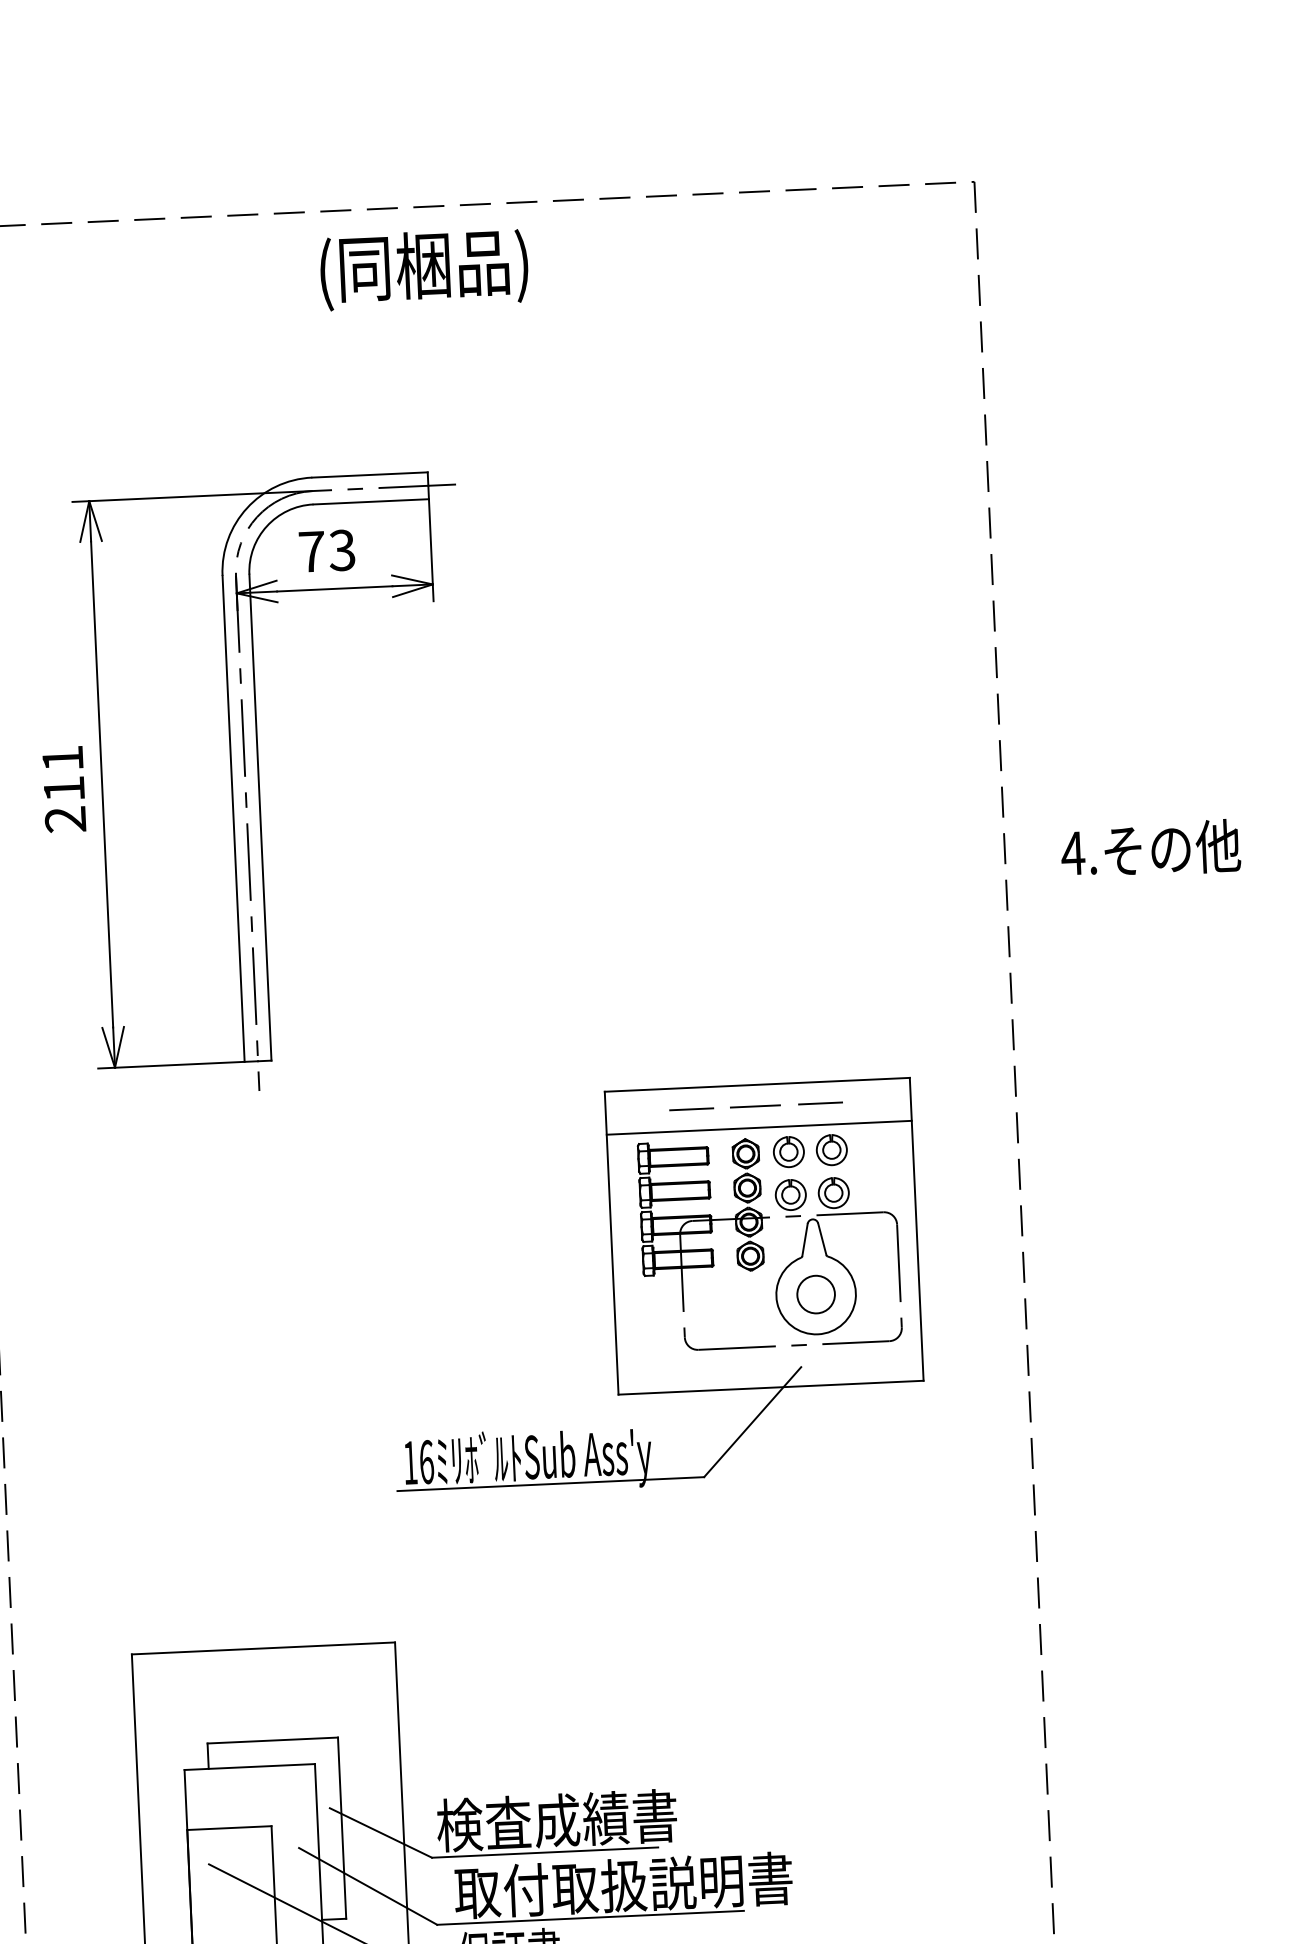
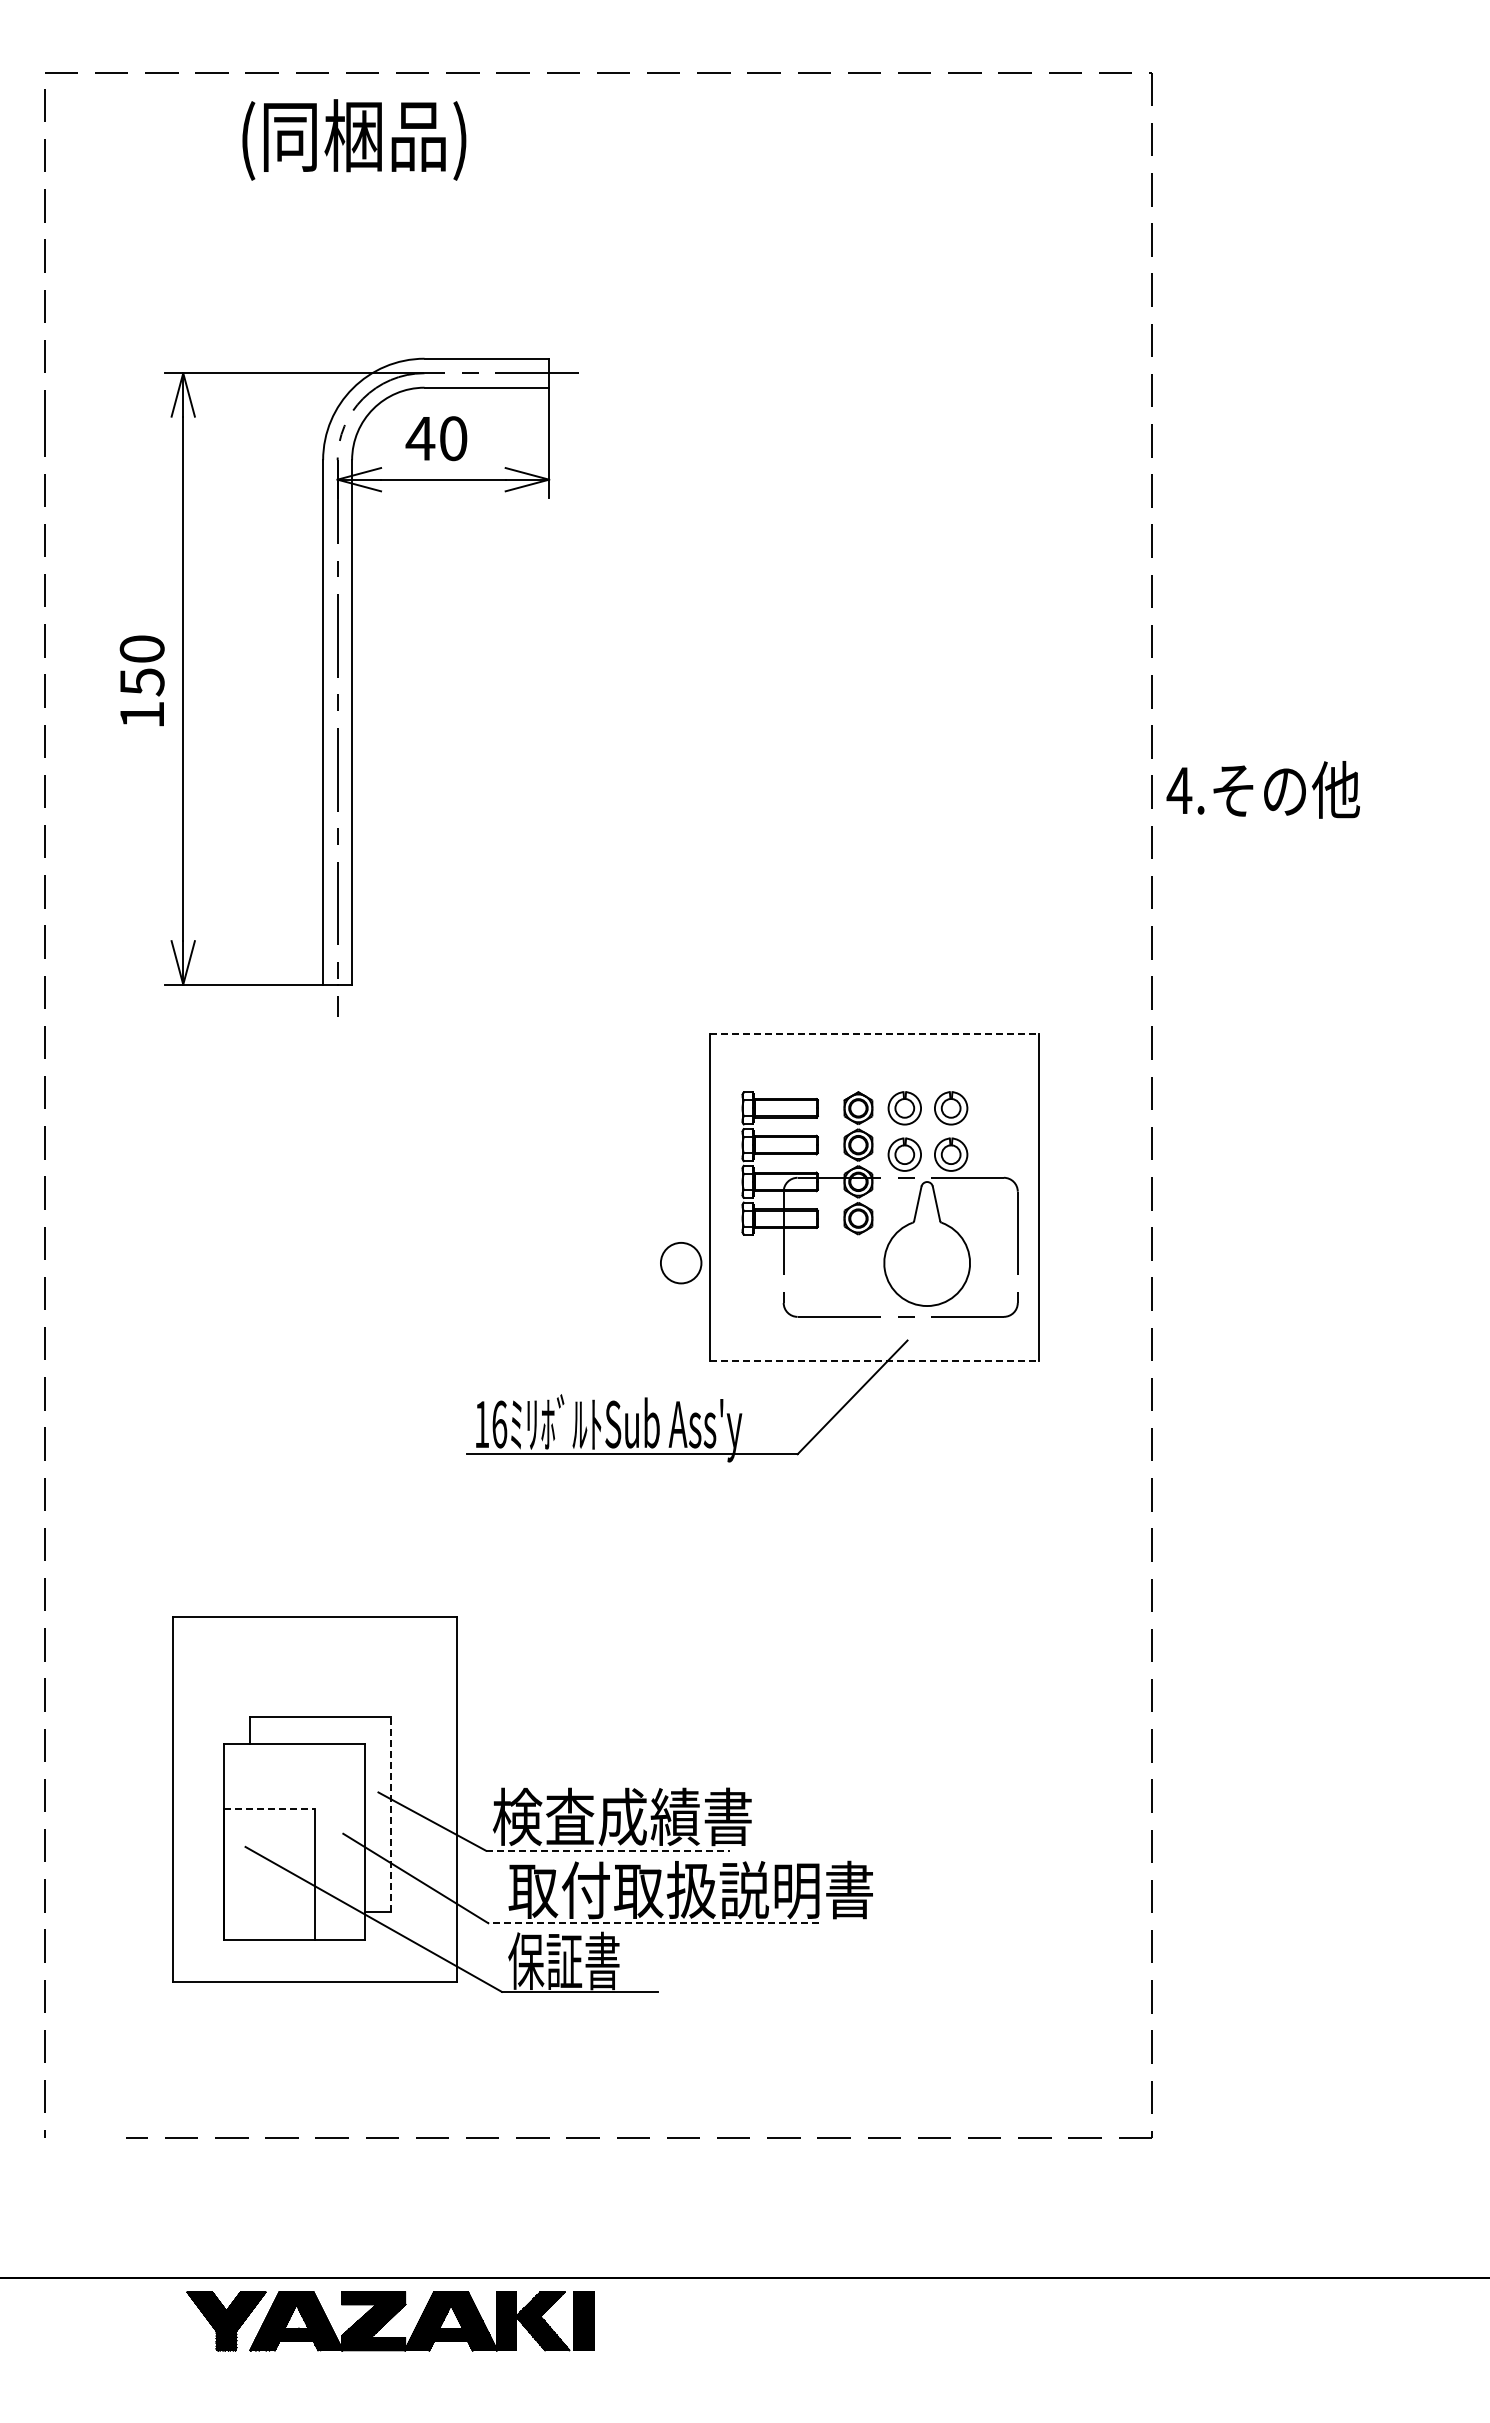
text: (424, 268) -> (354, 139), moved
text: (326, 551) -> (436, 438), 73 -> 40
text: (63, 788) -> (141, 681), 211 -> 150
text: (1150, 848) -> (1262, 789), moved
line: (757, 1084) -> (874, 1034), solid -> dashed
line: (820, 1103) -> (941, 1057), removed
line: (754, 1106) -> (870, 1057), removed
line: (691, 1109) -> (802, 1057), removed
line: (758, 1127) -> (873, 1080), removed
circle: (816, 1294) -> (681, 1263), moved
line: (771, 1387) -> (874, 1361), solid -> dashed
line: (229, 1827) -> (269, 1808), solid -> dashed
line: (341, 1828) -> (390, 1814), solid -> dashed
line: (545, 1852) -> (608, 1850), solid -> dashed
line: (590, 1918) -> (653, 1923), solid -> dashed

